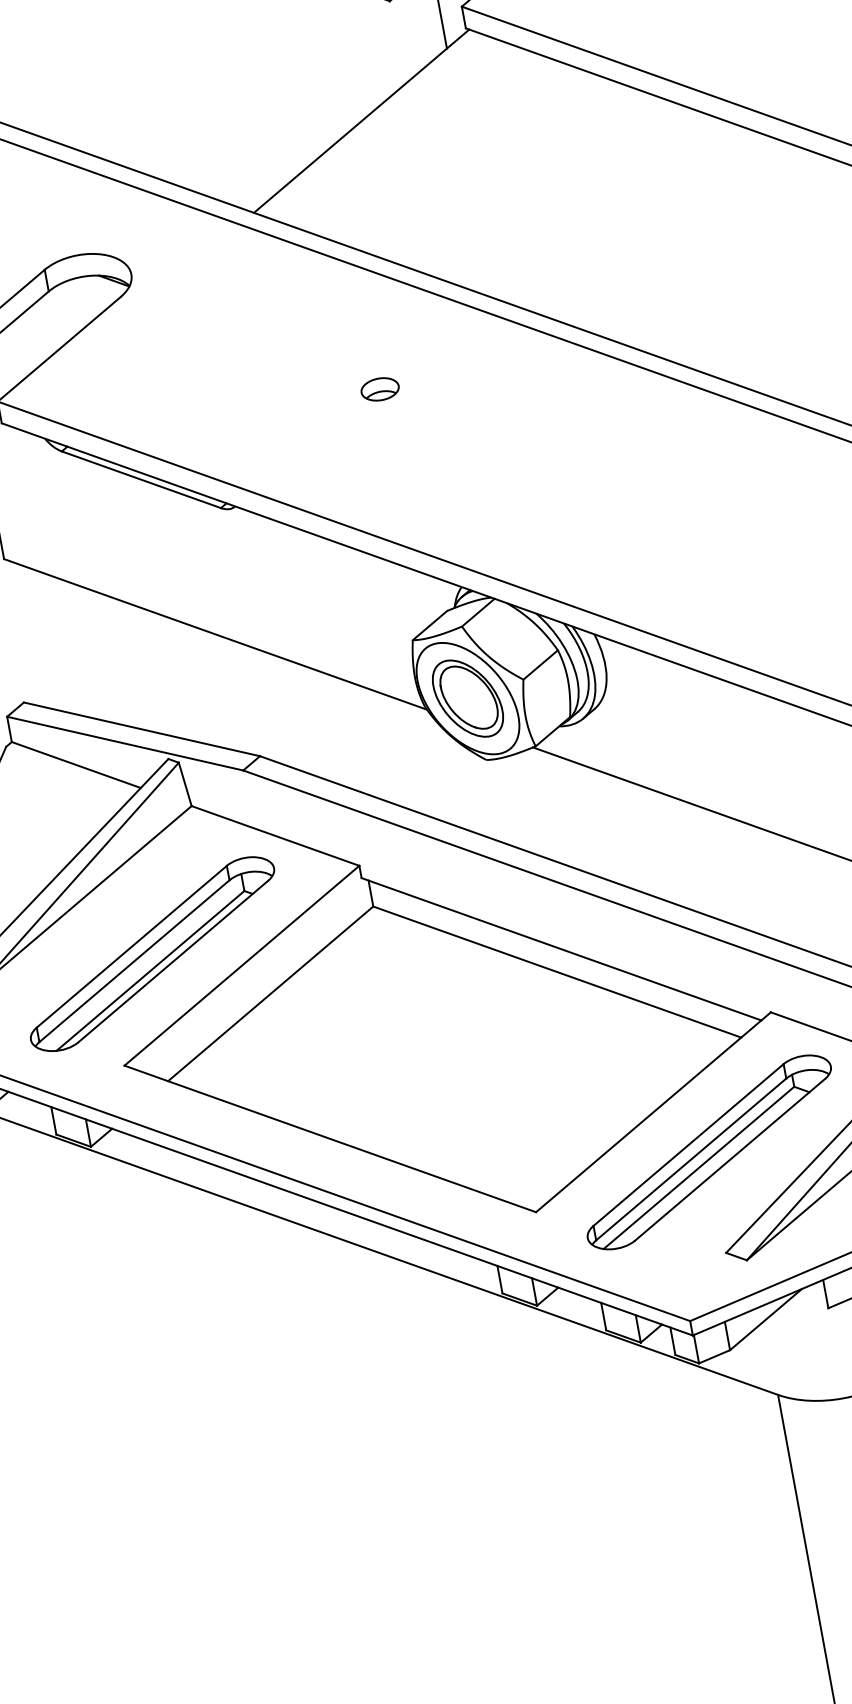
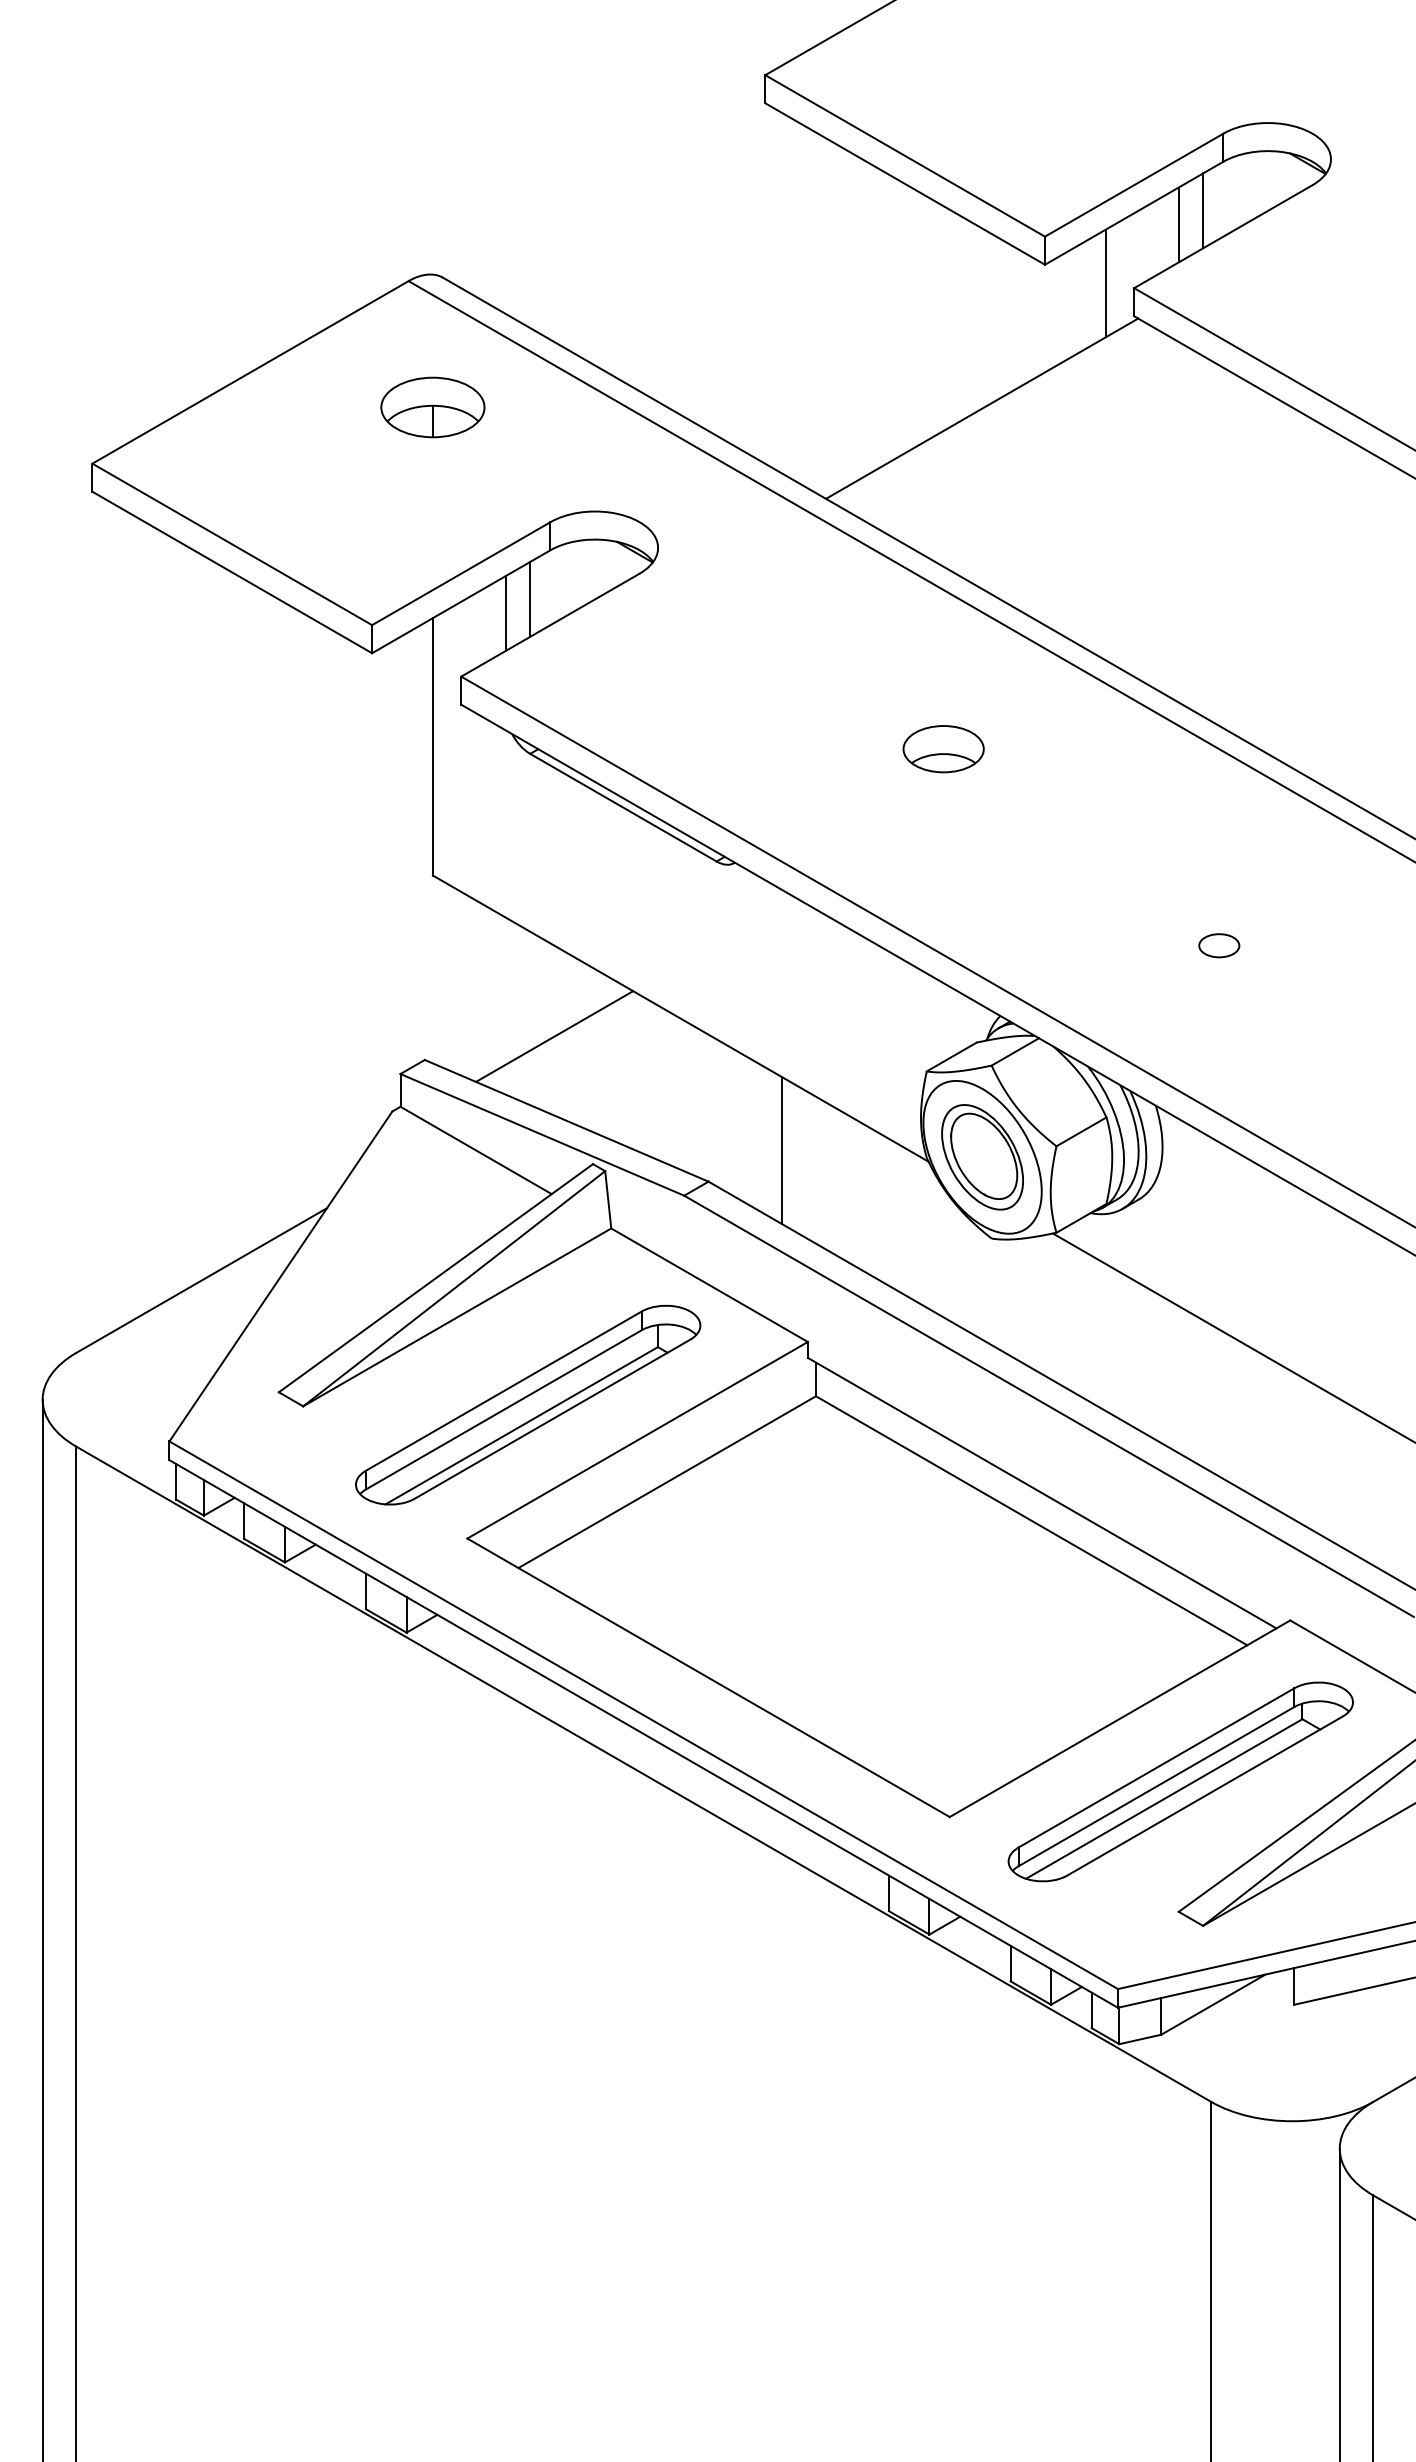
line: (40, 331) -> (530, 598), added
line: (22, 346) -> (505, 613), added
part: (380, 389) -> (943, 749), size x1.67
part: (620, 501) -> (1219, 945), added
line: (120, 666) -> (554, 1036), added
line: (311, 721) -> (781, 1149), added

